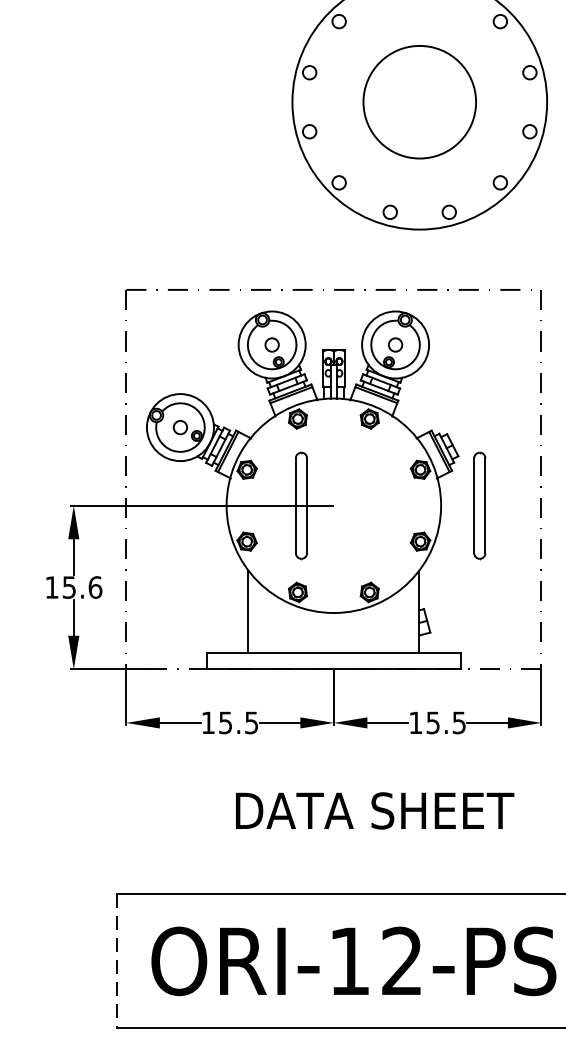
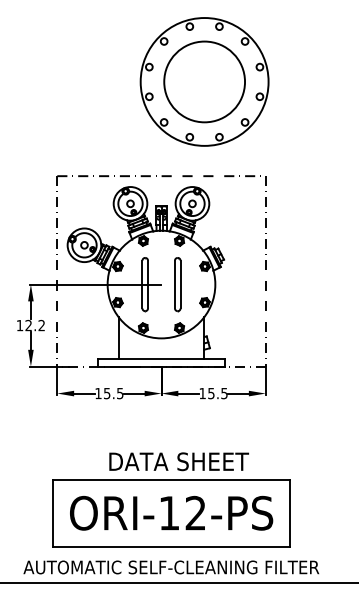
circle: (419, 101) -> (204, 81), size x1.43
part: (479, 505) -> (177, 284), moved
text: (82, 587) -> (35, 325), 15.6 -> 12.2
text: (373, 810) -> (178, 461), moved
line: (116, 961) -> (52, 513), dashed -> solid

